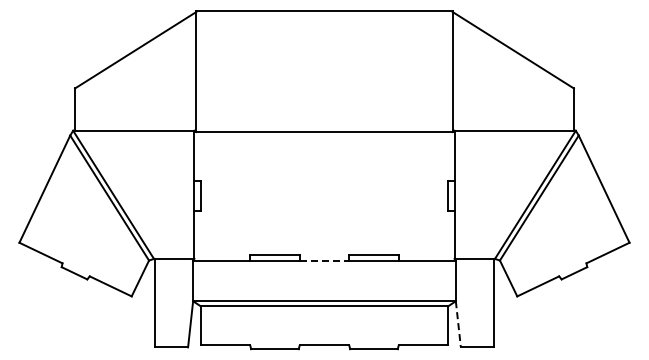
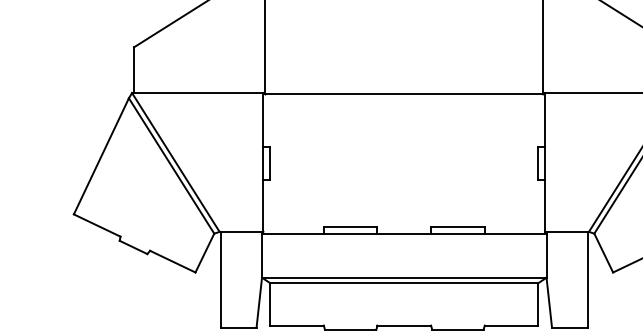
line: (324, 260) -> (404, 233), dashed -> solid
line: (458, 324) -> (549, 302), dashed -> solid

